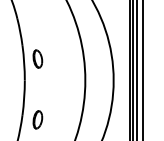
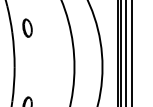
part: (37, 58) -> (27, 27), moved

